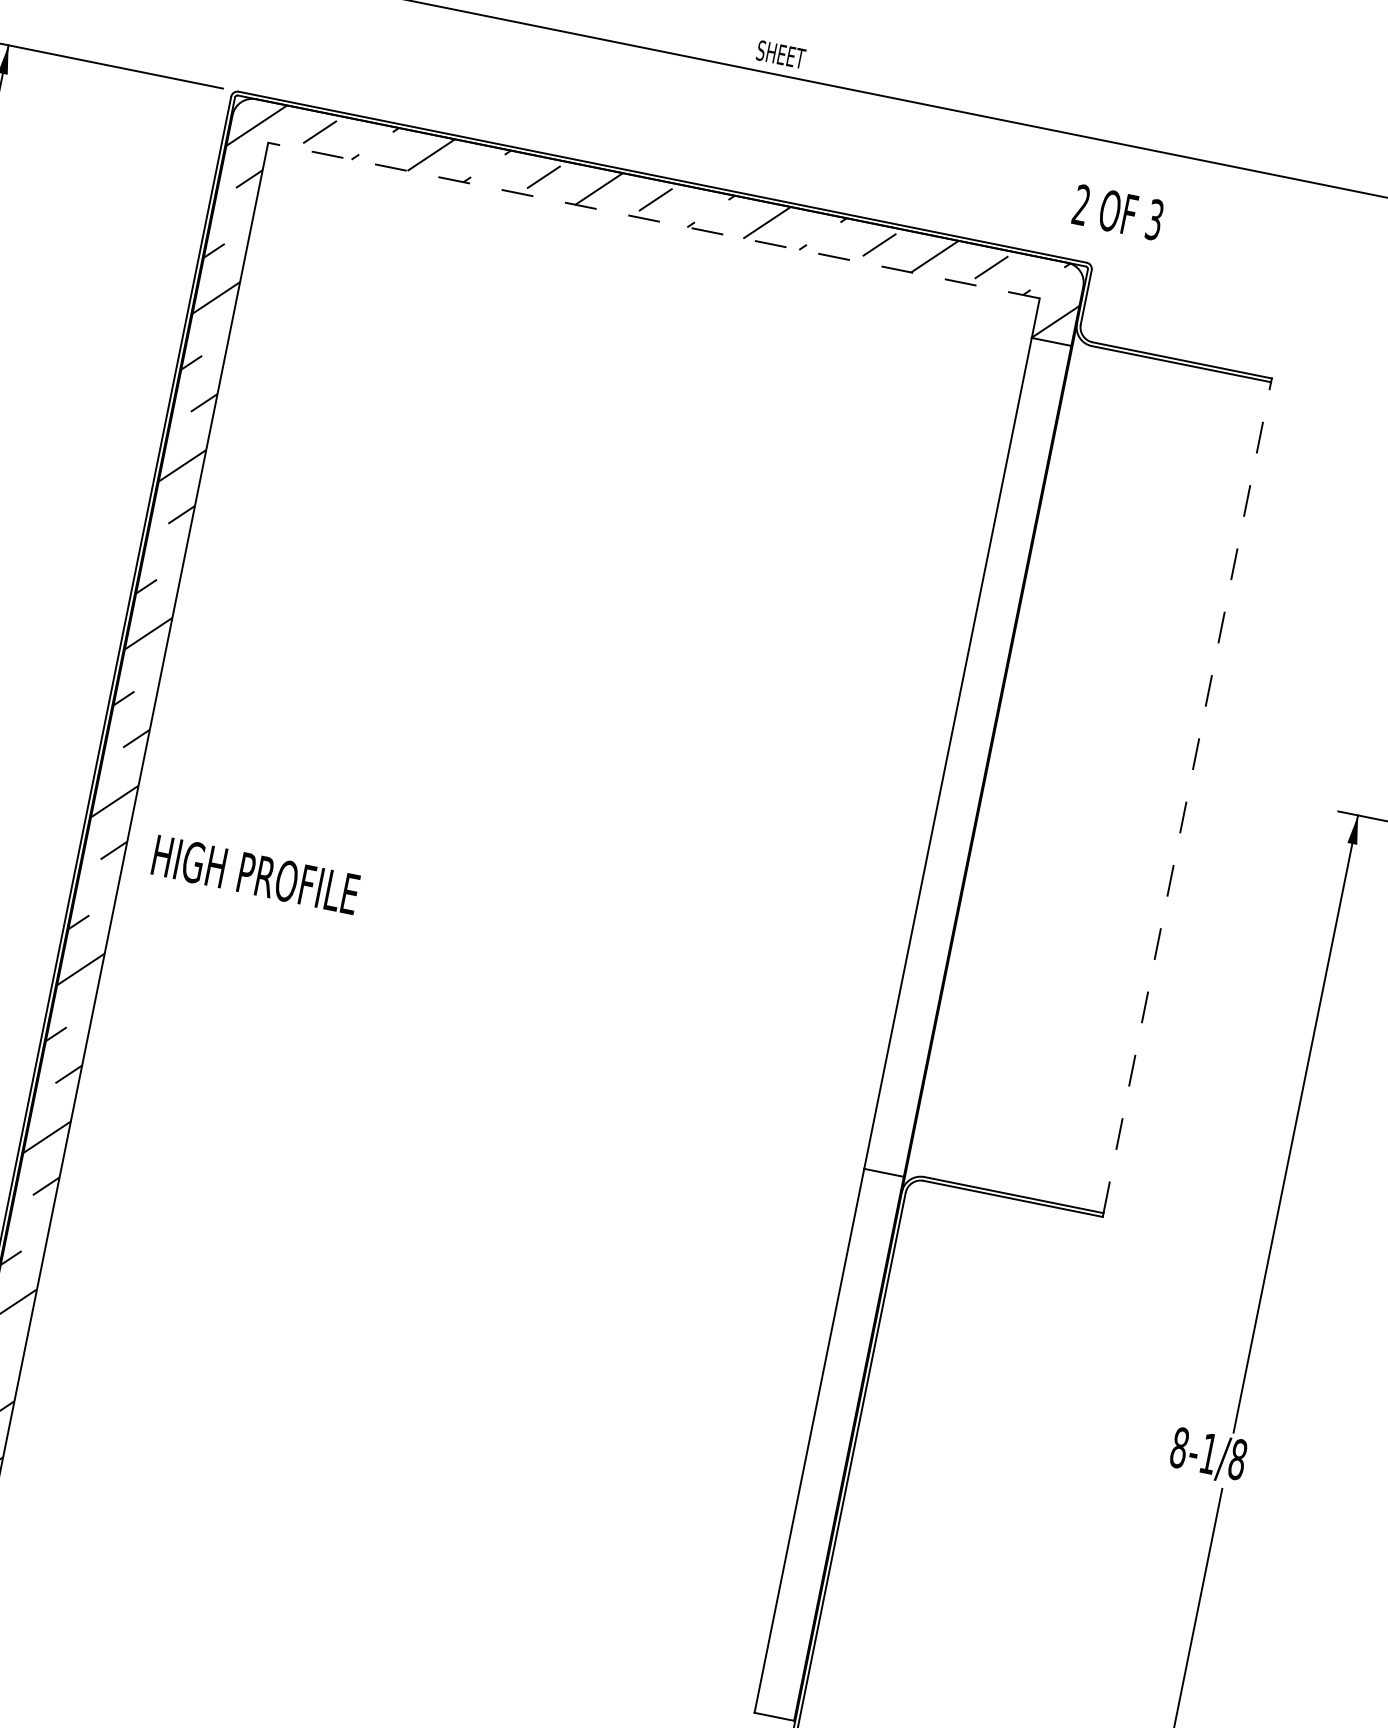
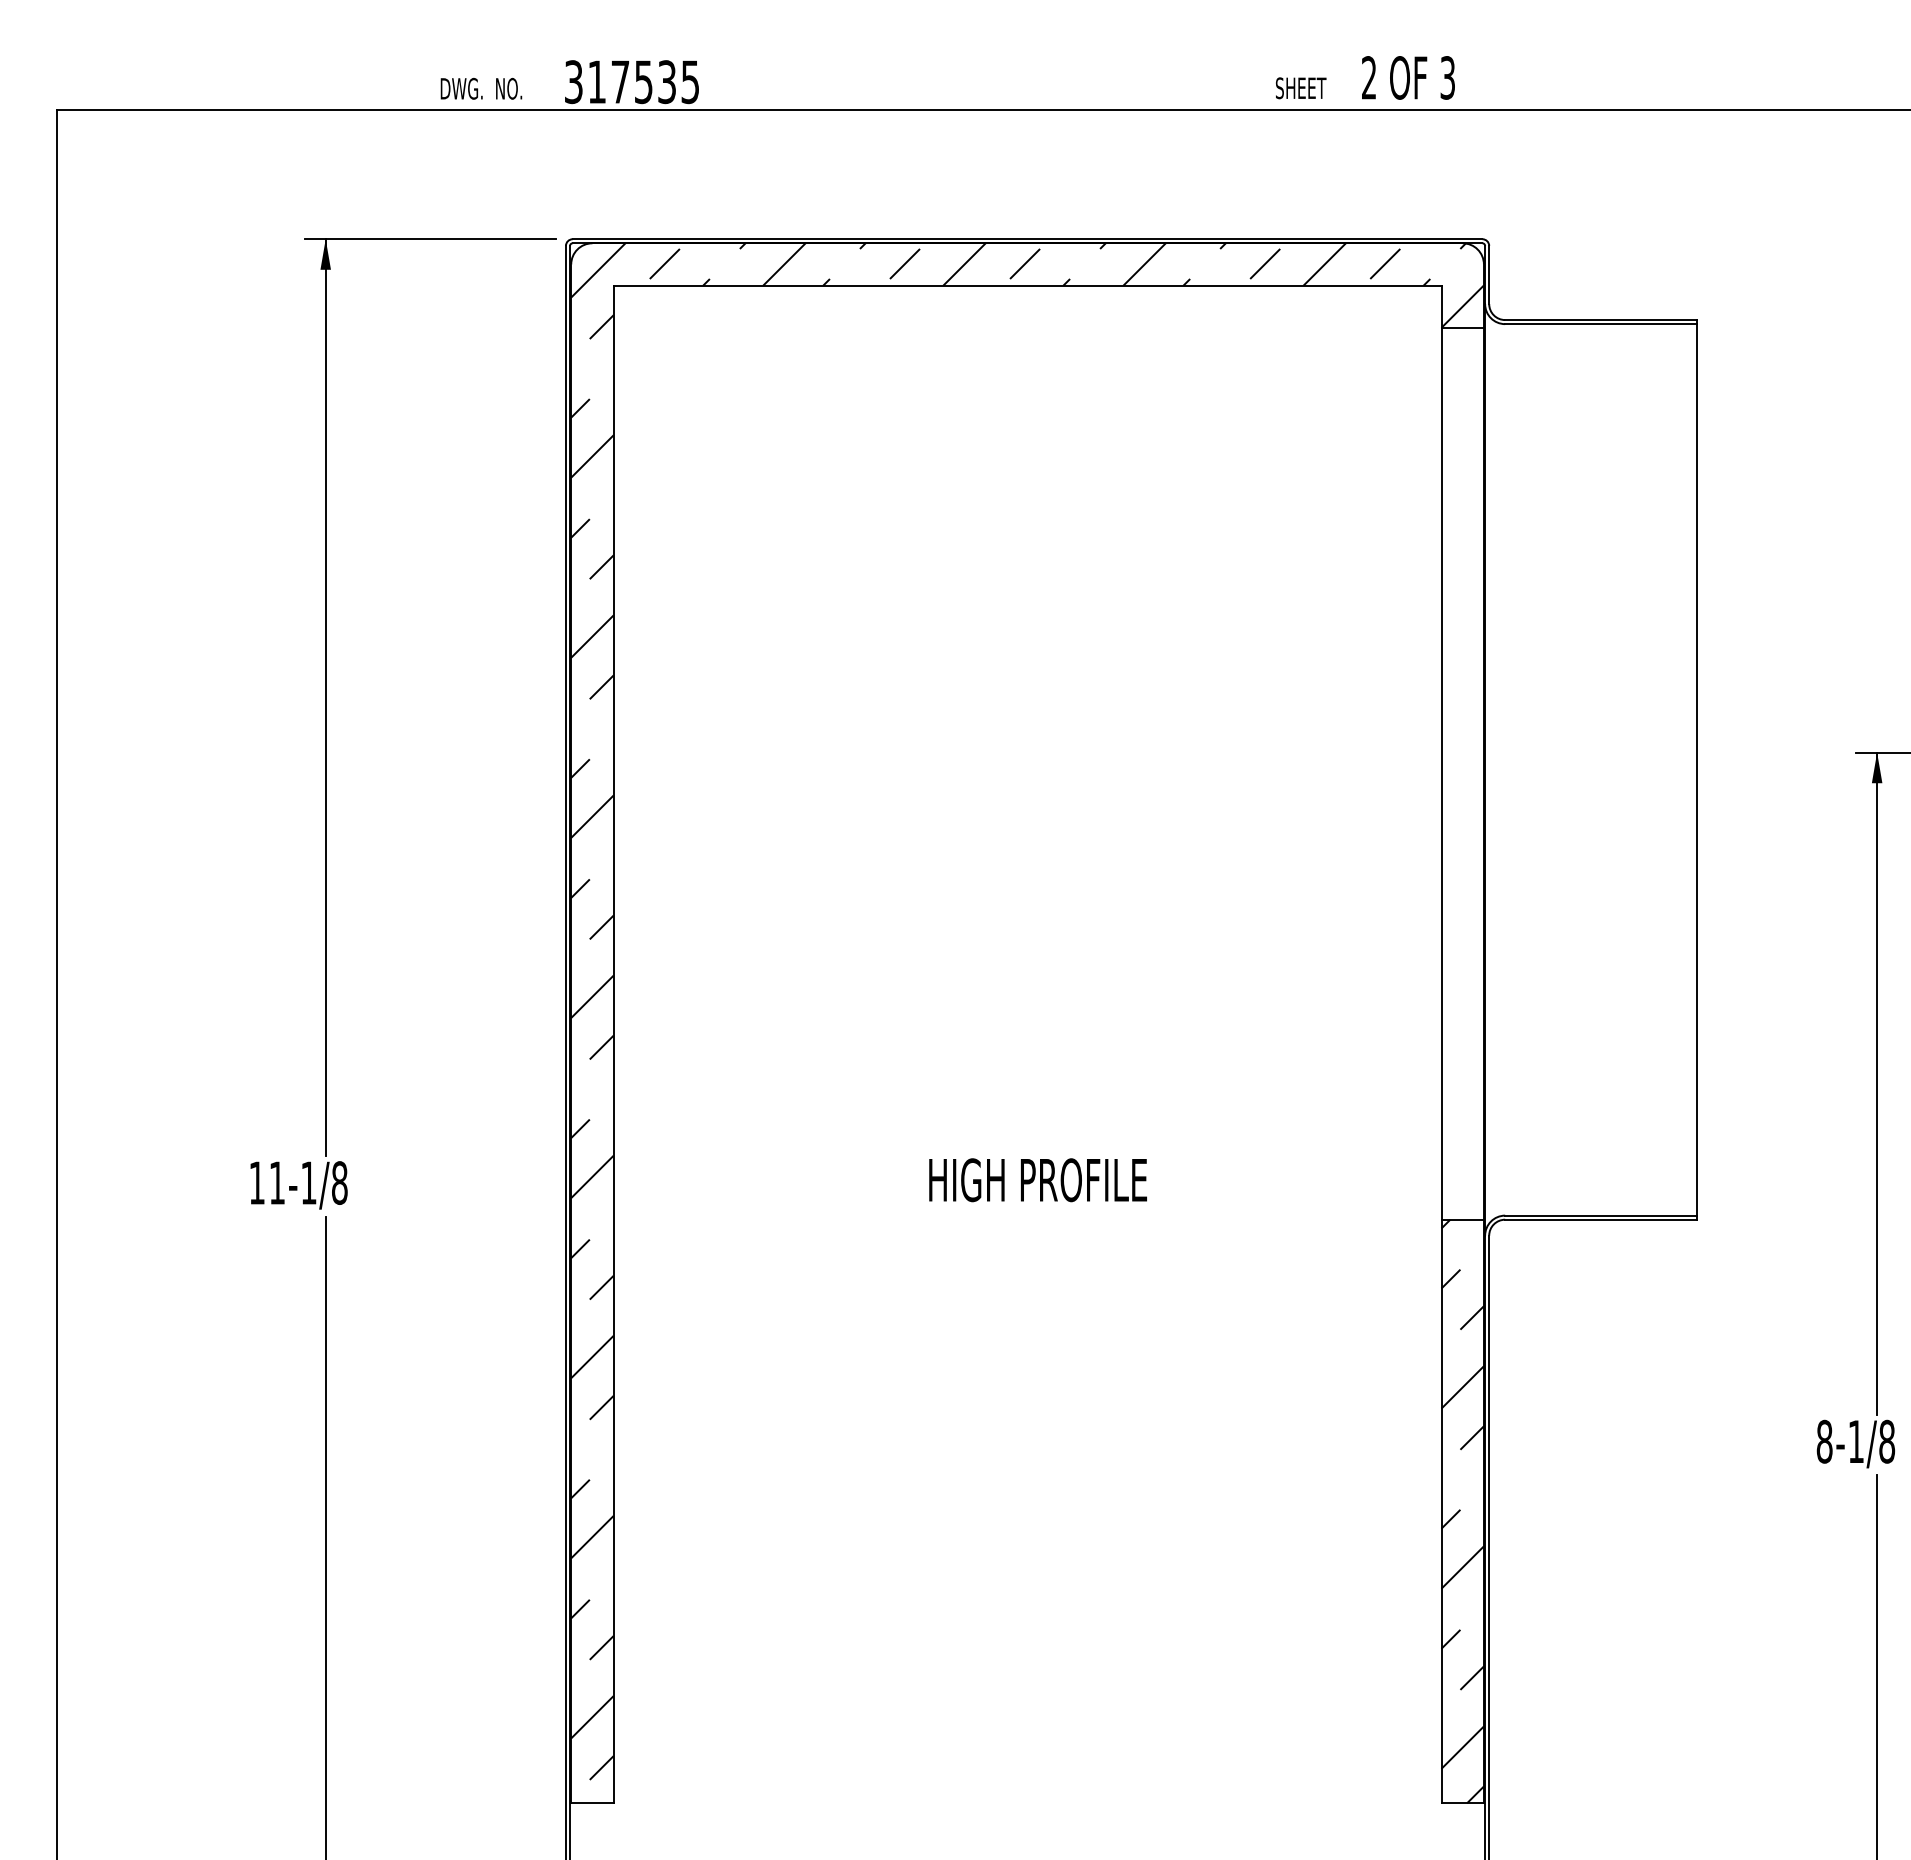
text: (781, 54) -> (1301, 88), moved
text: (1118, 212) -> (1408, 77), moved
line: (653, 220) -> (1027, 285), dashed -> solid
line: (1187, 797) -> (1697, 769), dashed -> solid
text: (255, 875) -> (1037, 1180), moved
hatch: (829, 1444) -> (1462, 1511), added

